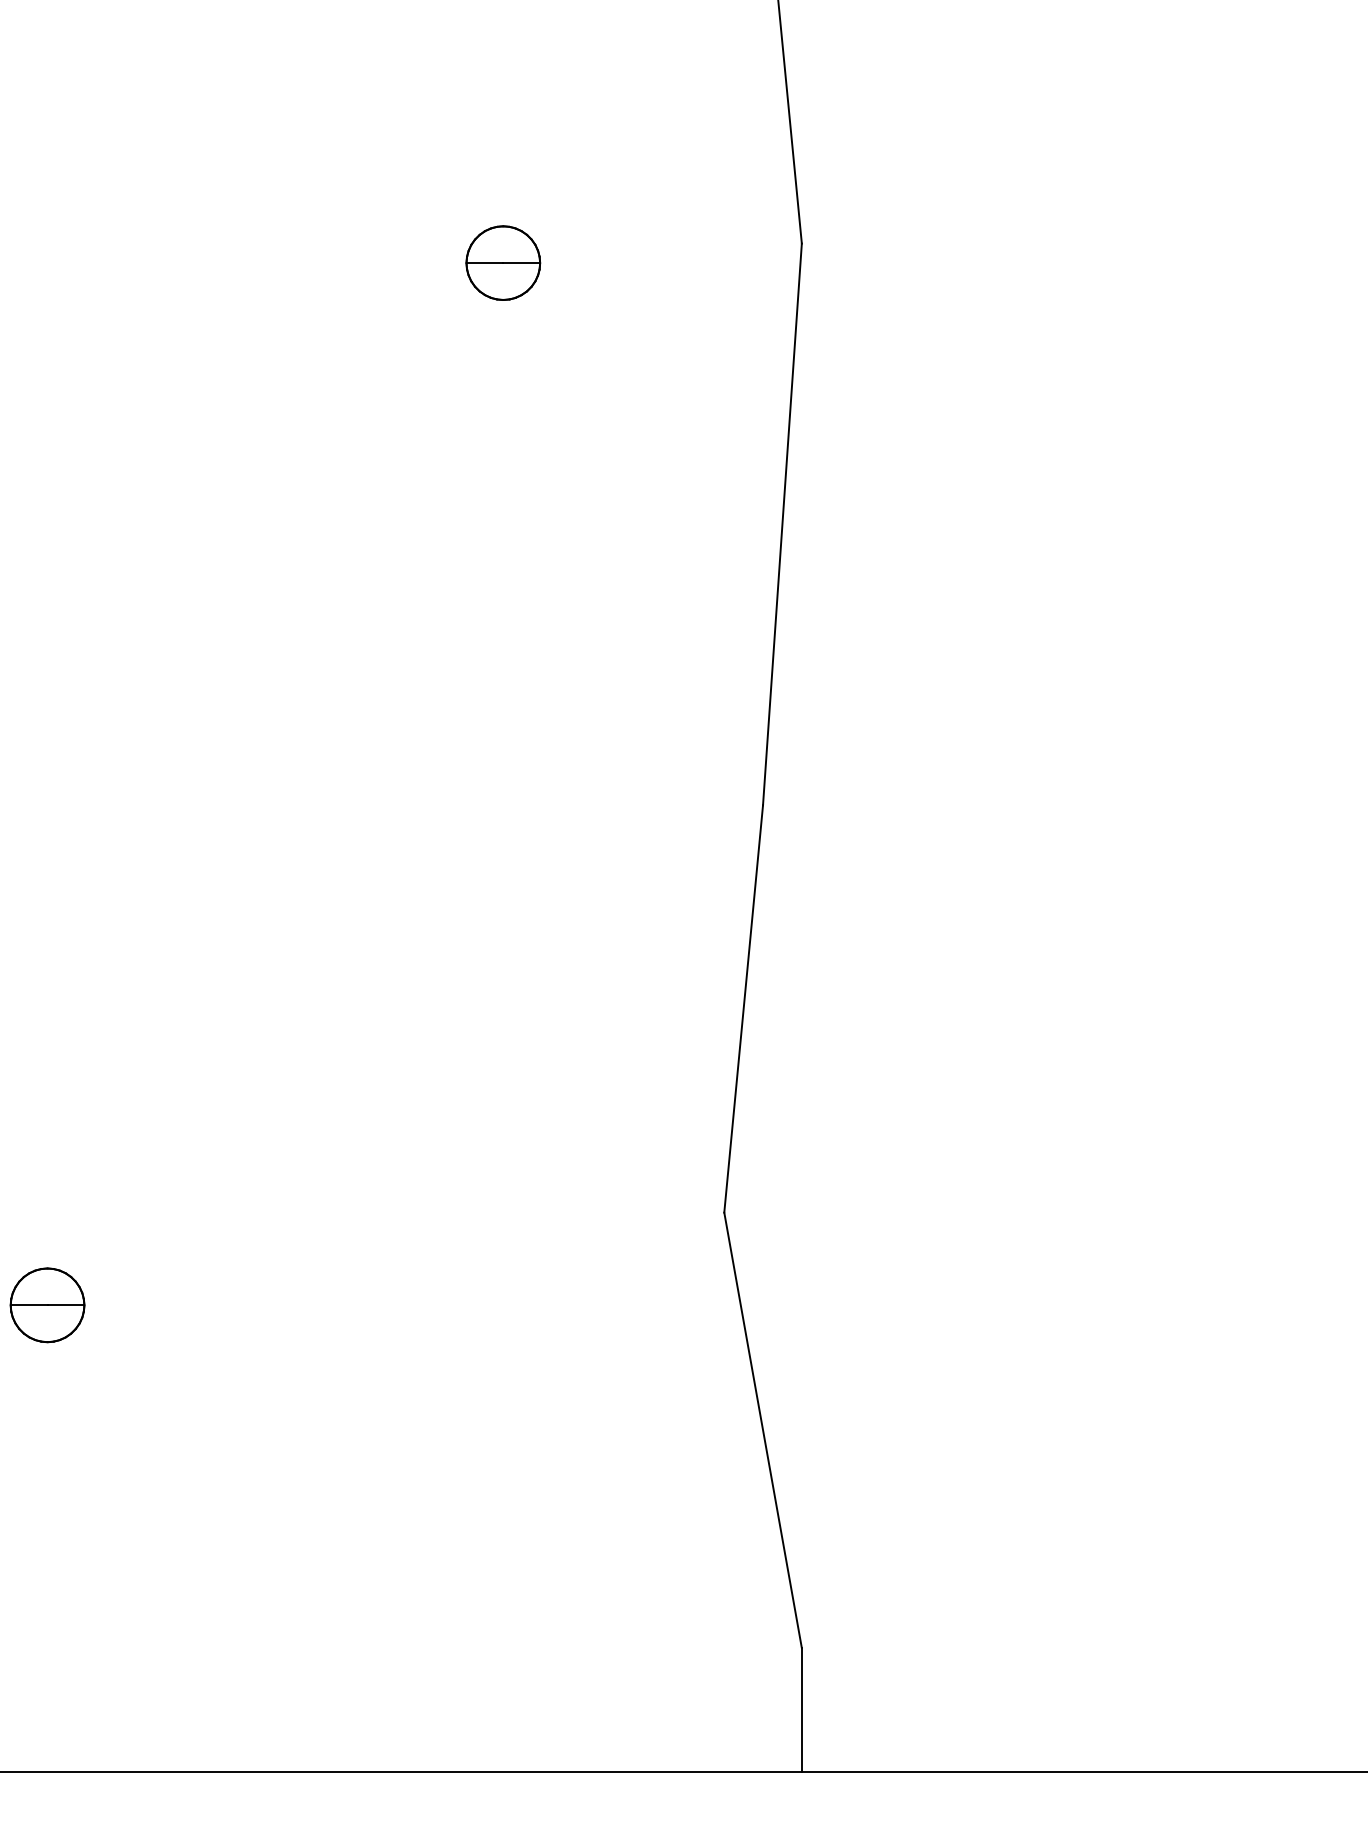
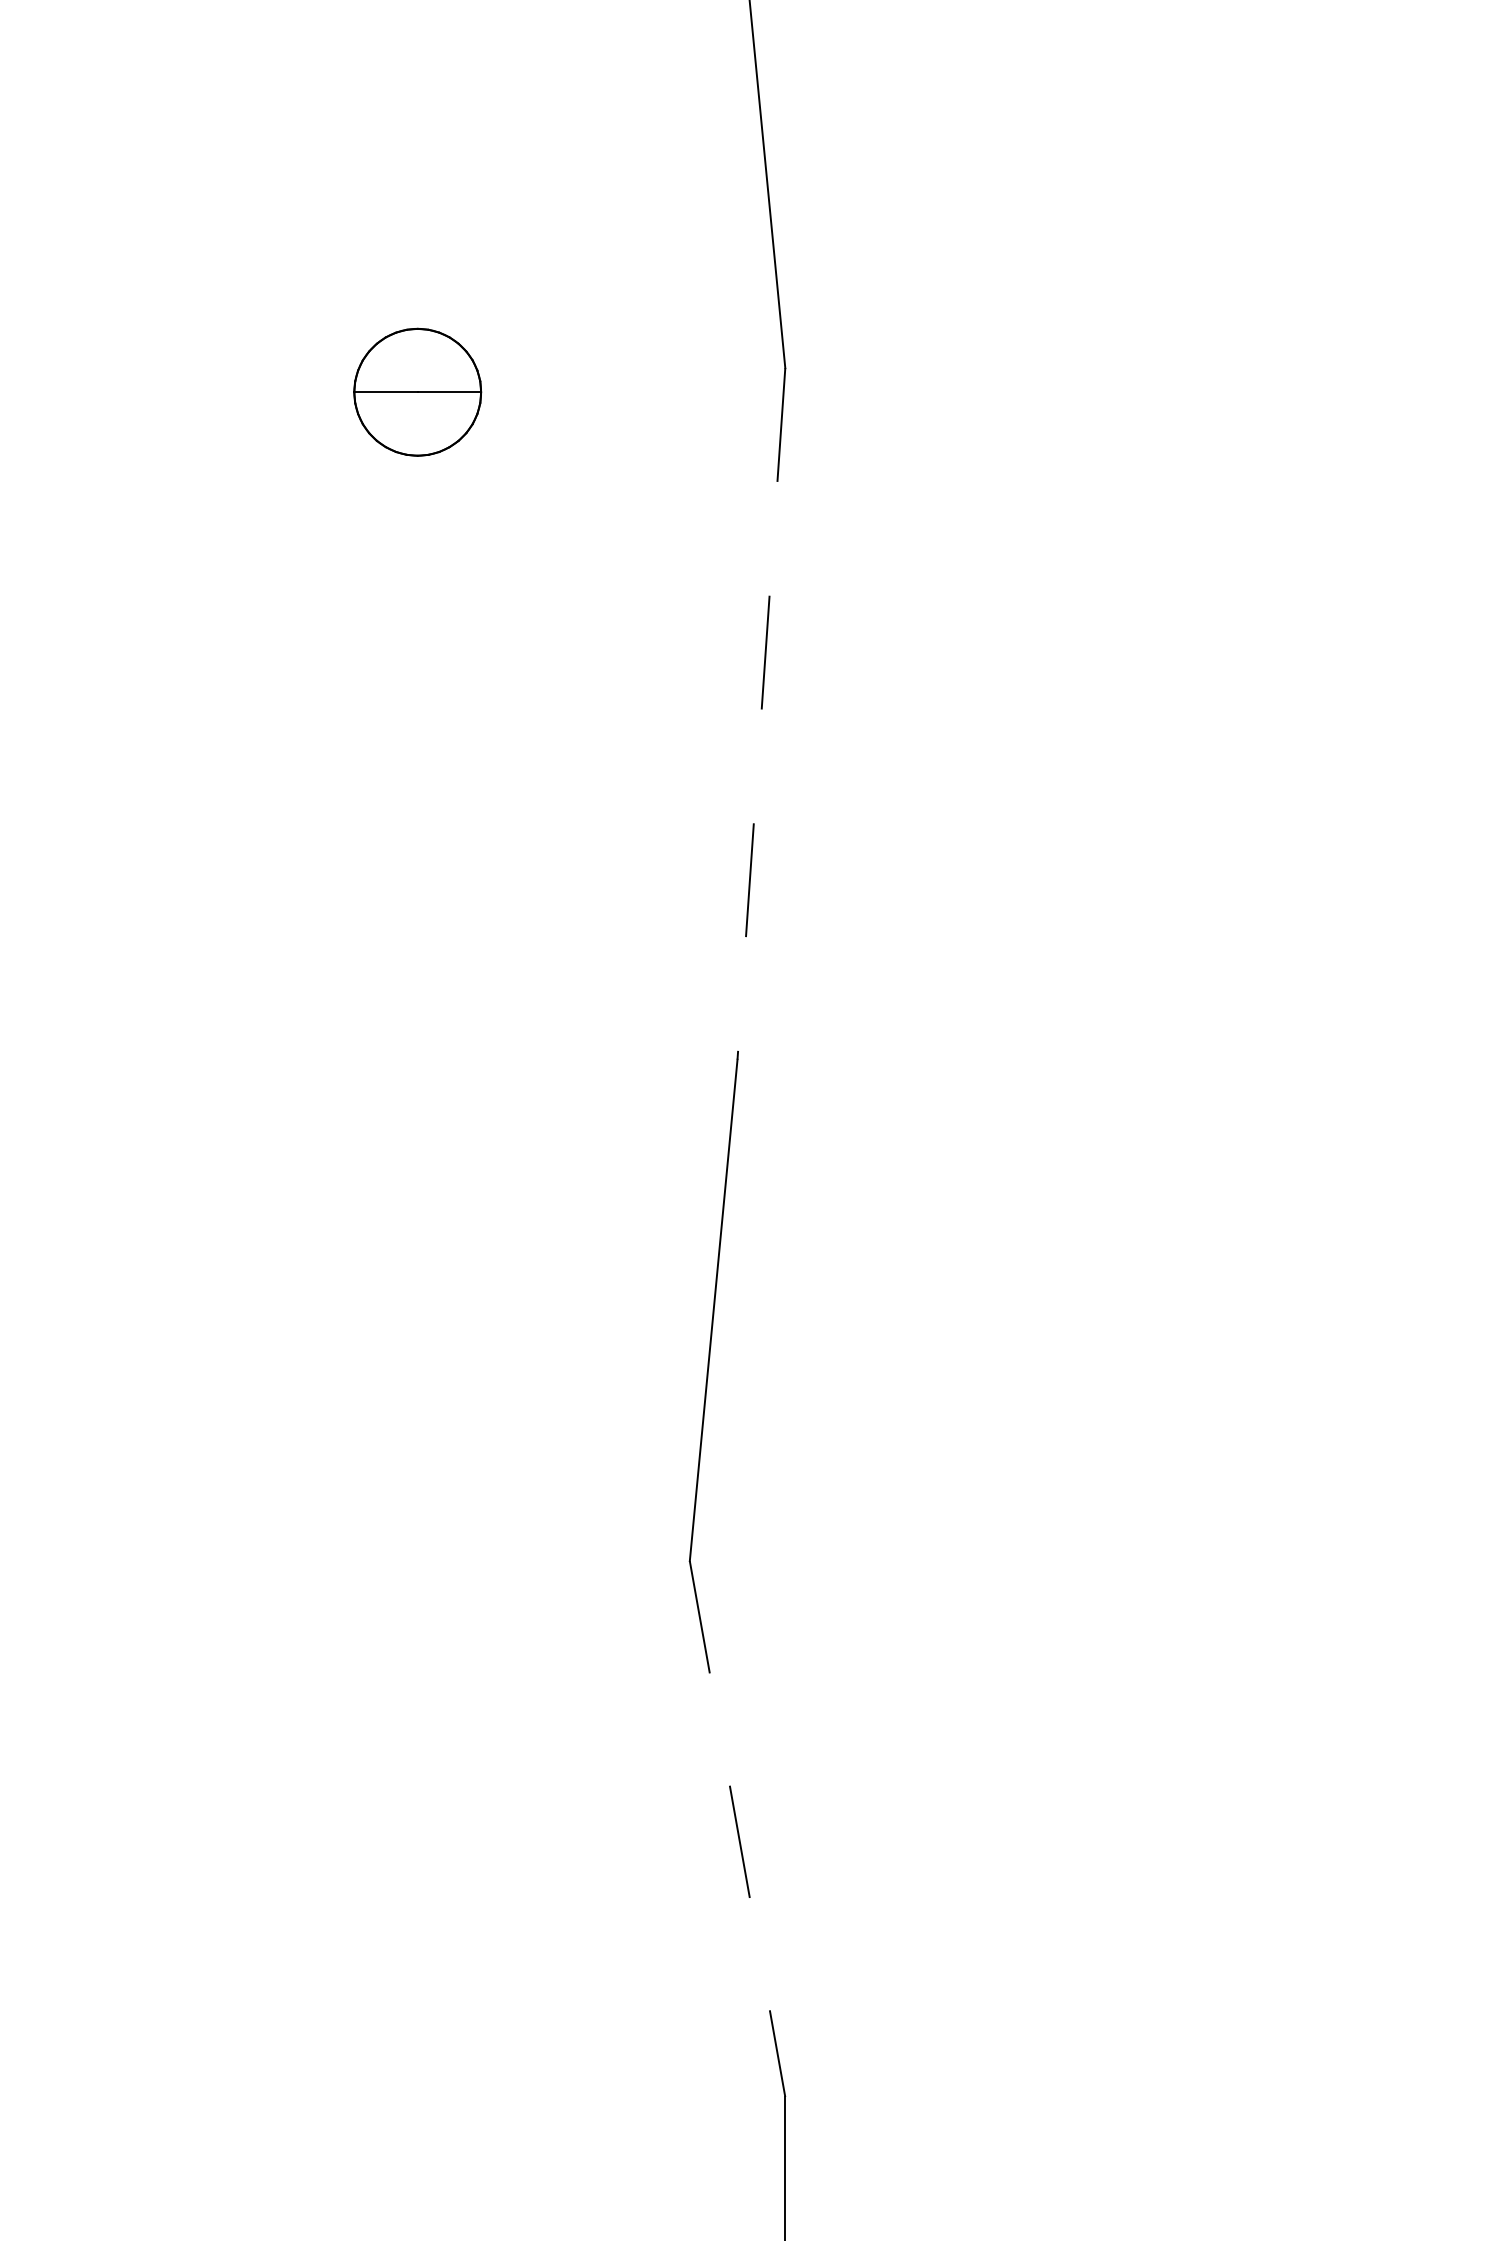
part: (503, 262) -> (418, 391), size x1.4
line: (782, 524) -> (761, 713), solid -> dashed
line: (763, 1430) -> (738, 1829), solid -> dashed

